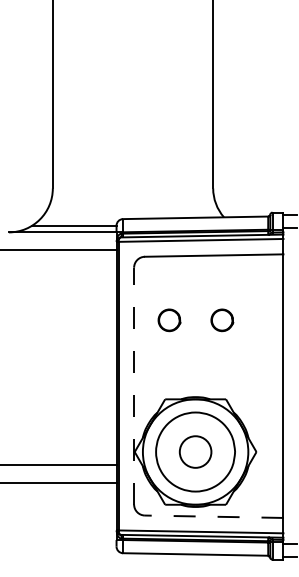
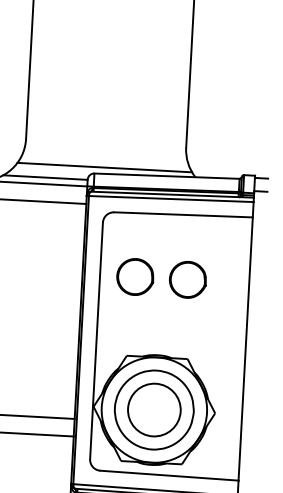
line: (132, 212) -> (104, 167), added
part: (169, 320) -> (135, 277), size x1.67
part: (222, 320) -> (188, 280), size x1.67
line: (134, 385) -> (96, 340), dashed -> solid
circle: (195, 451) -> (154, 409), size x1.67
line: (213, 516) -> (168, 475), dashed -> solid

